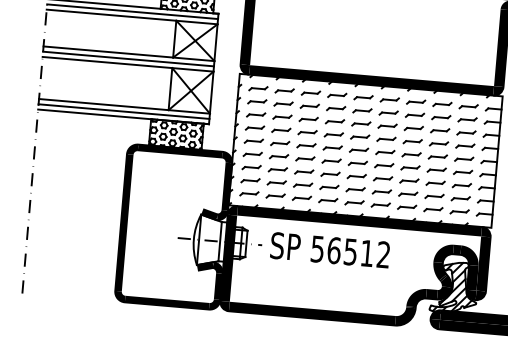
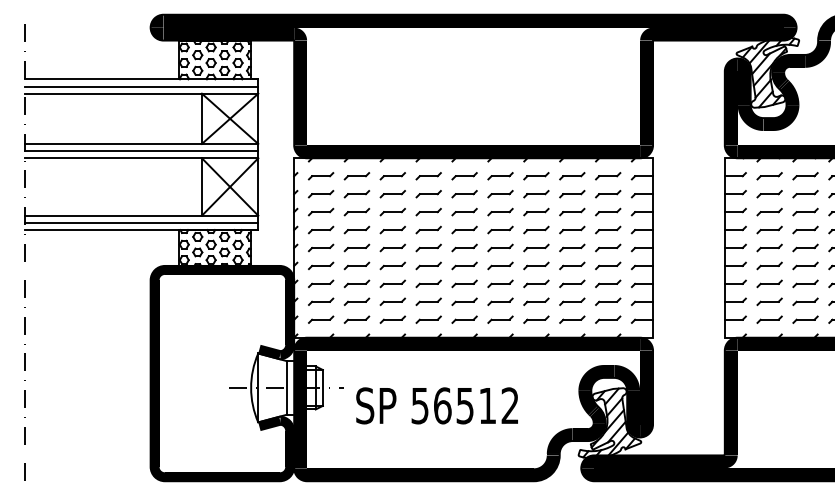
text: (329, 249) -> (436, 405), moved

